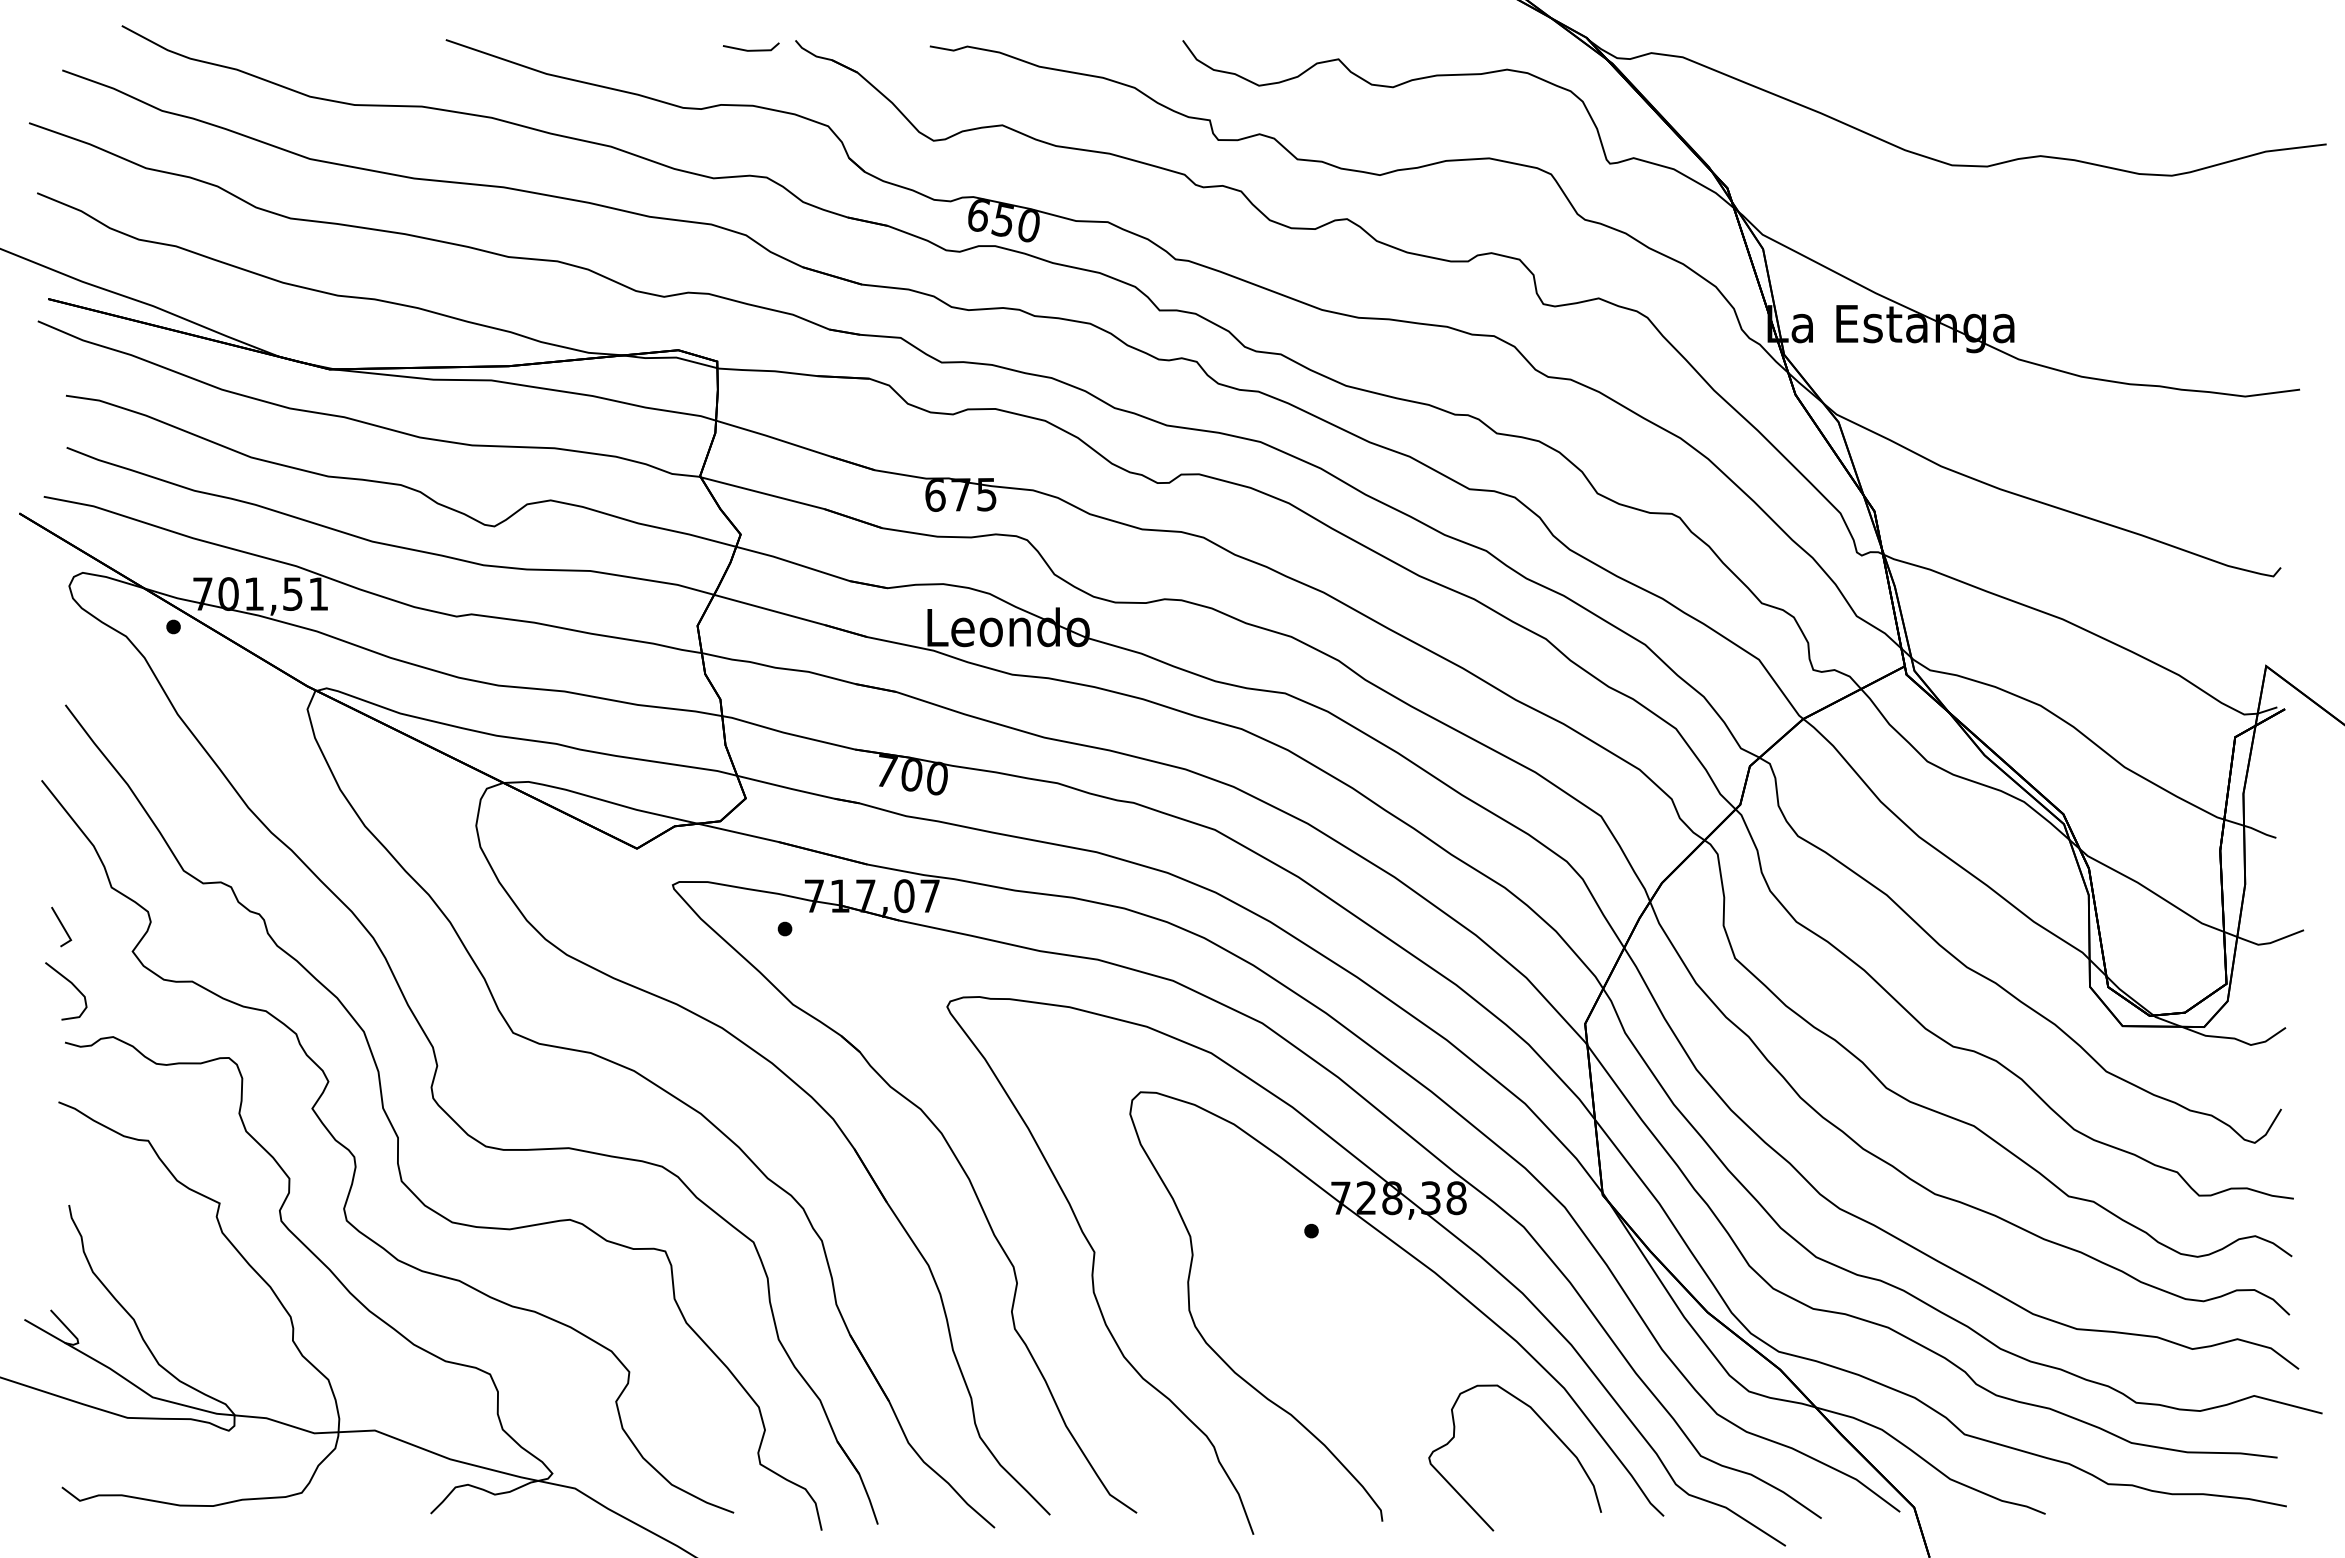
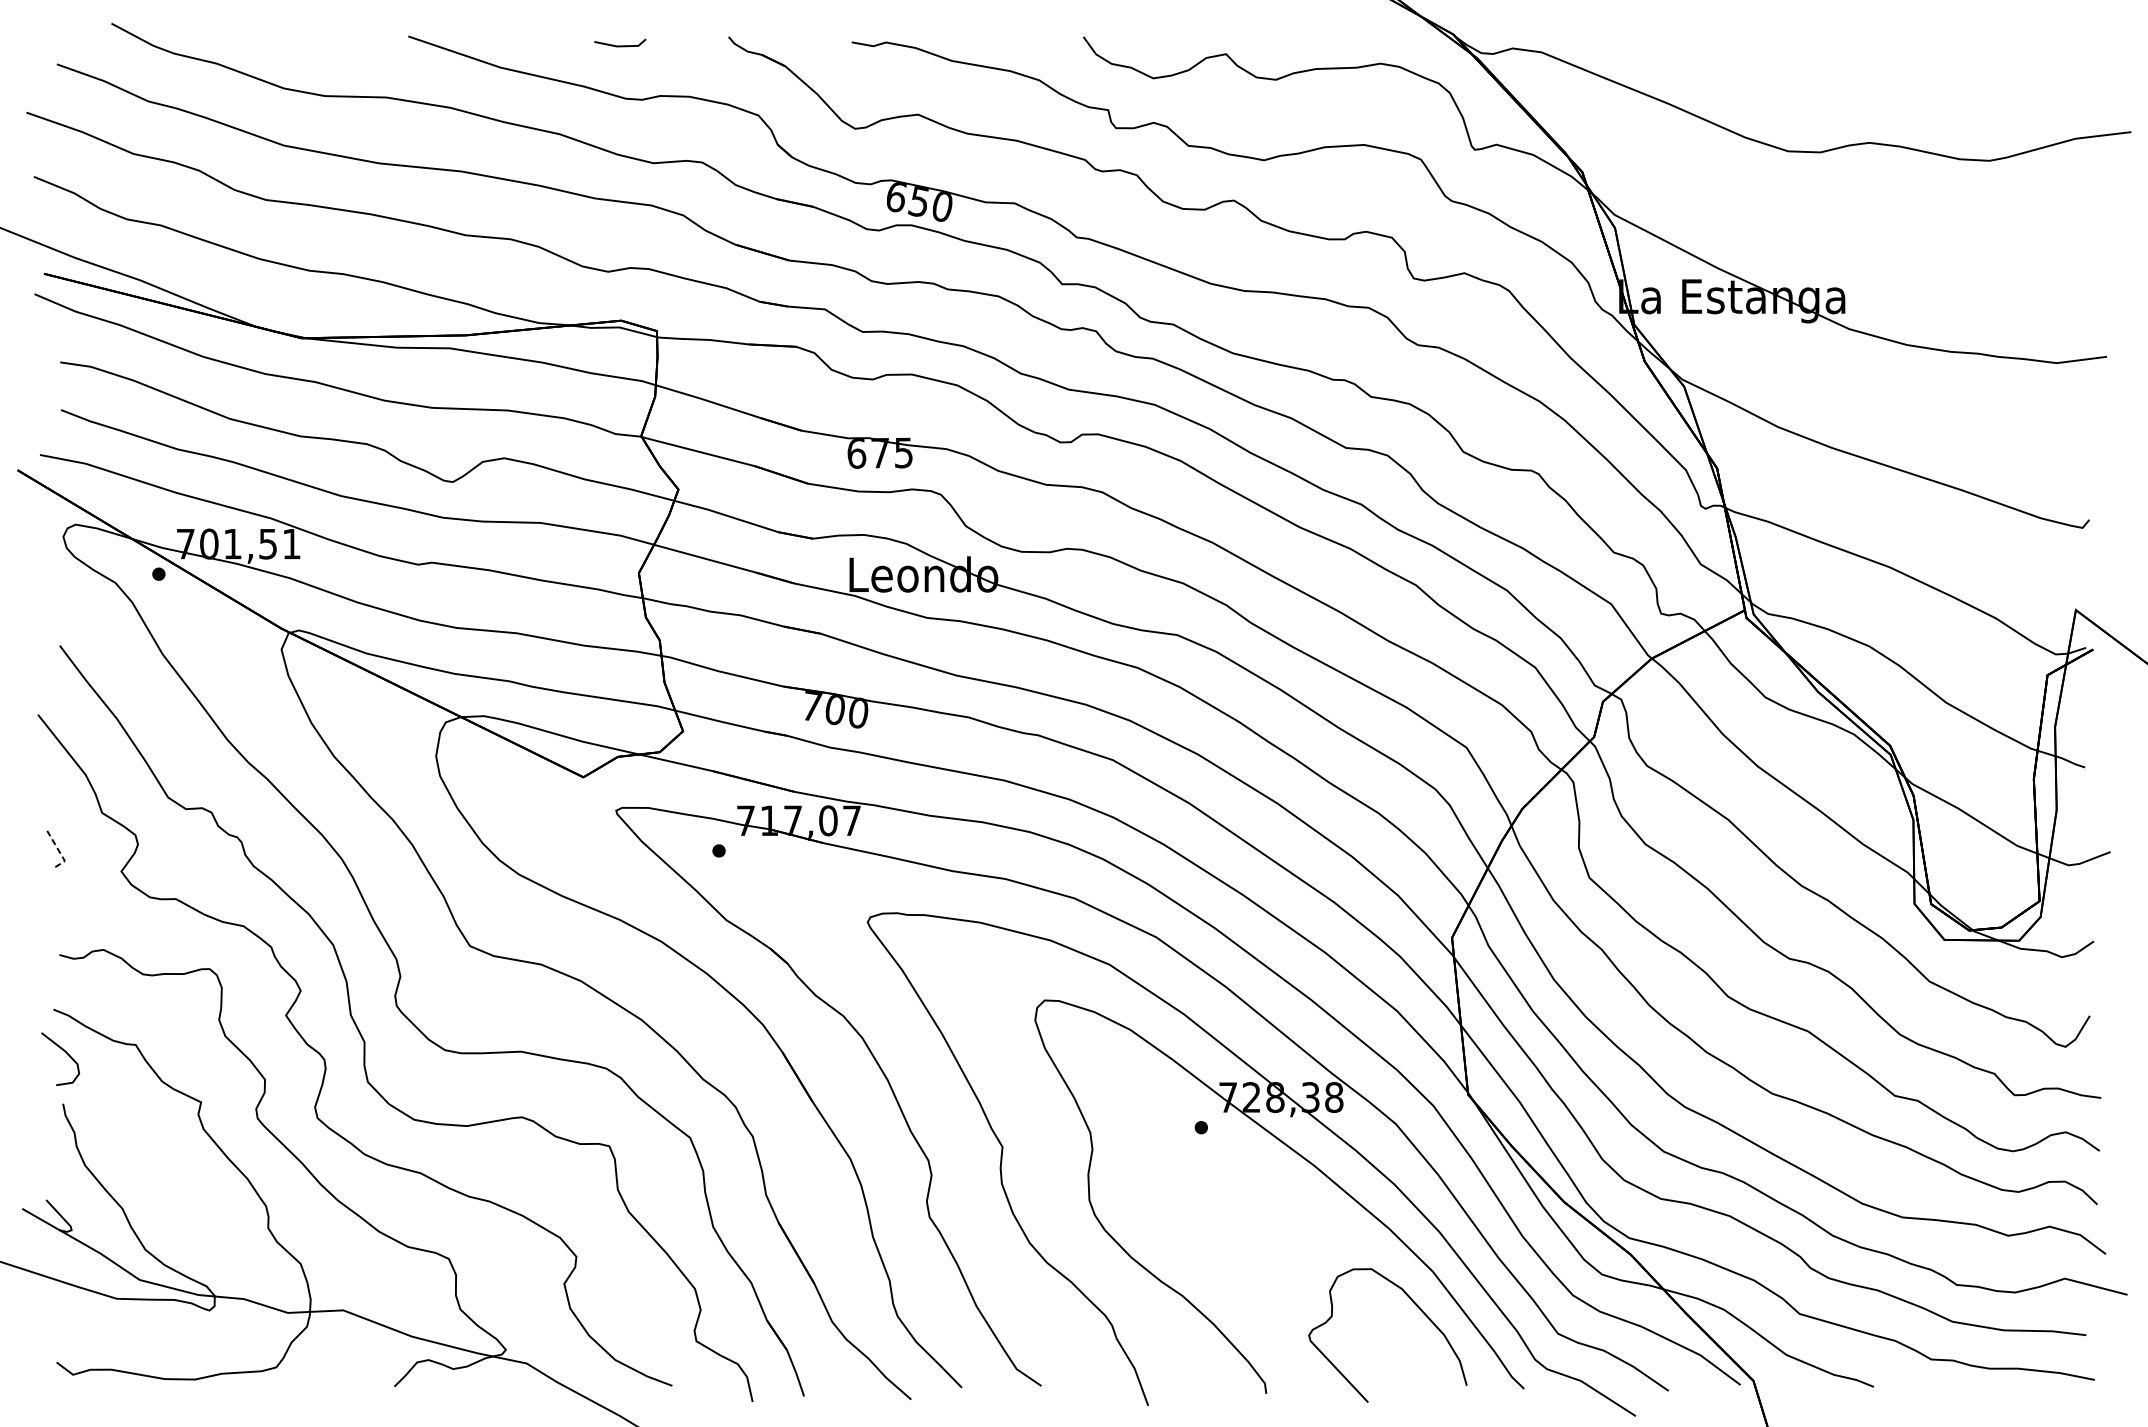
line: (750, 49) -> (619, 45), moved
line: (64, 929) -> (58, 851), solid -> dashed
curve: (72, 985) -> (66, 1053), moved

